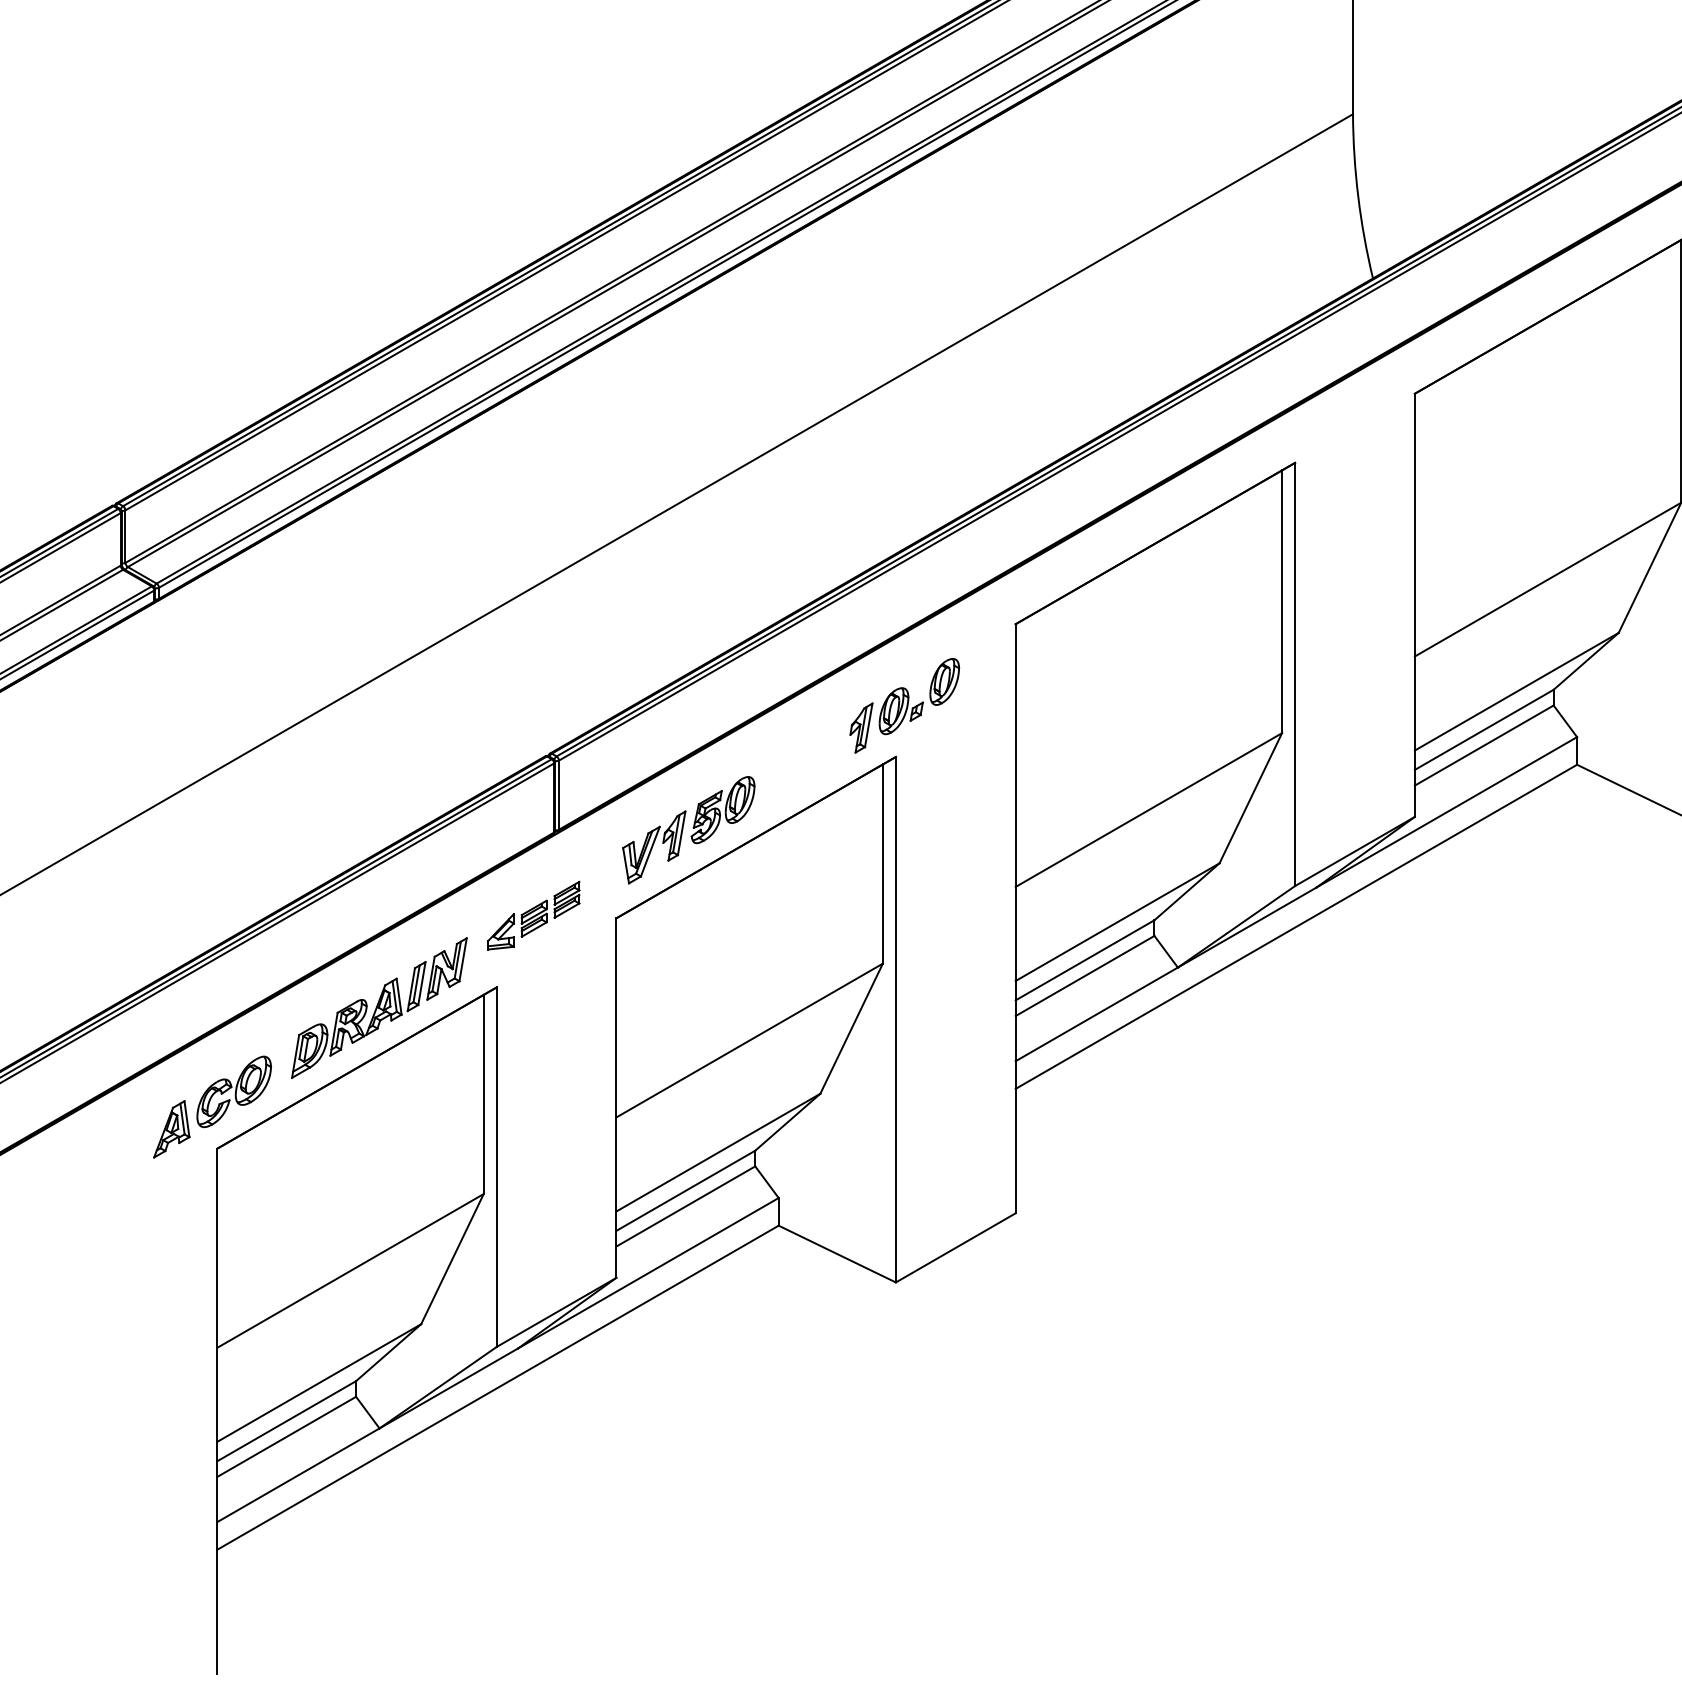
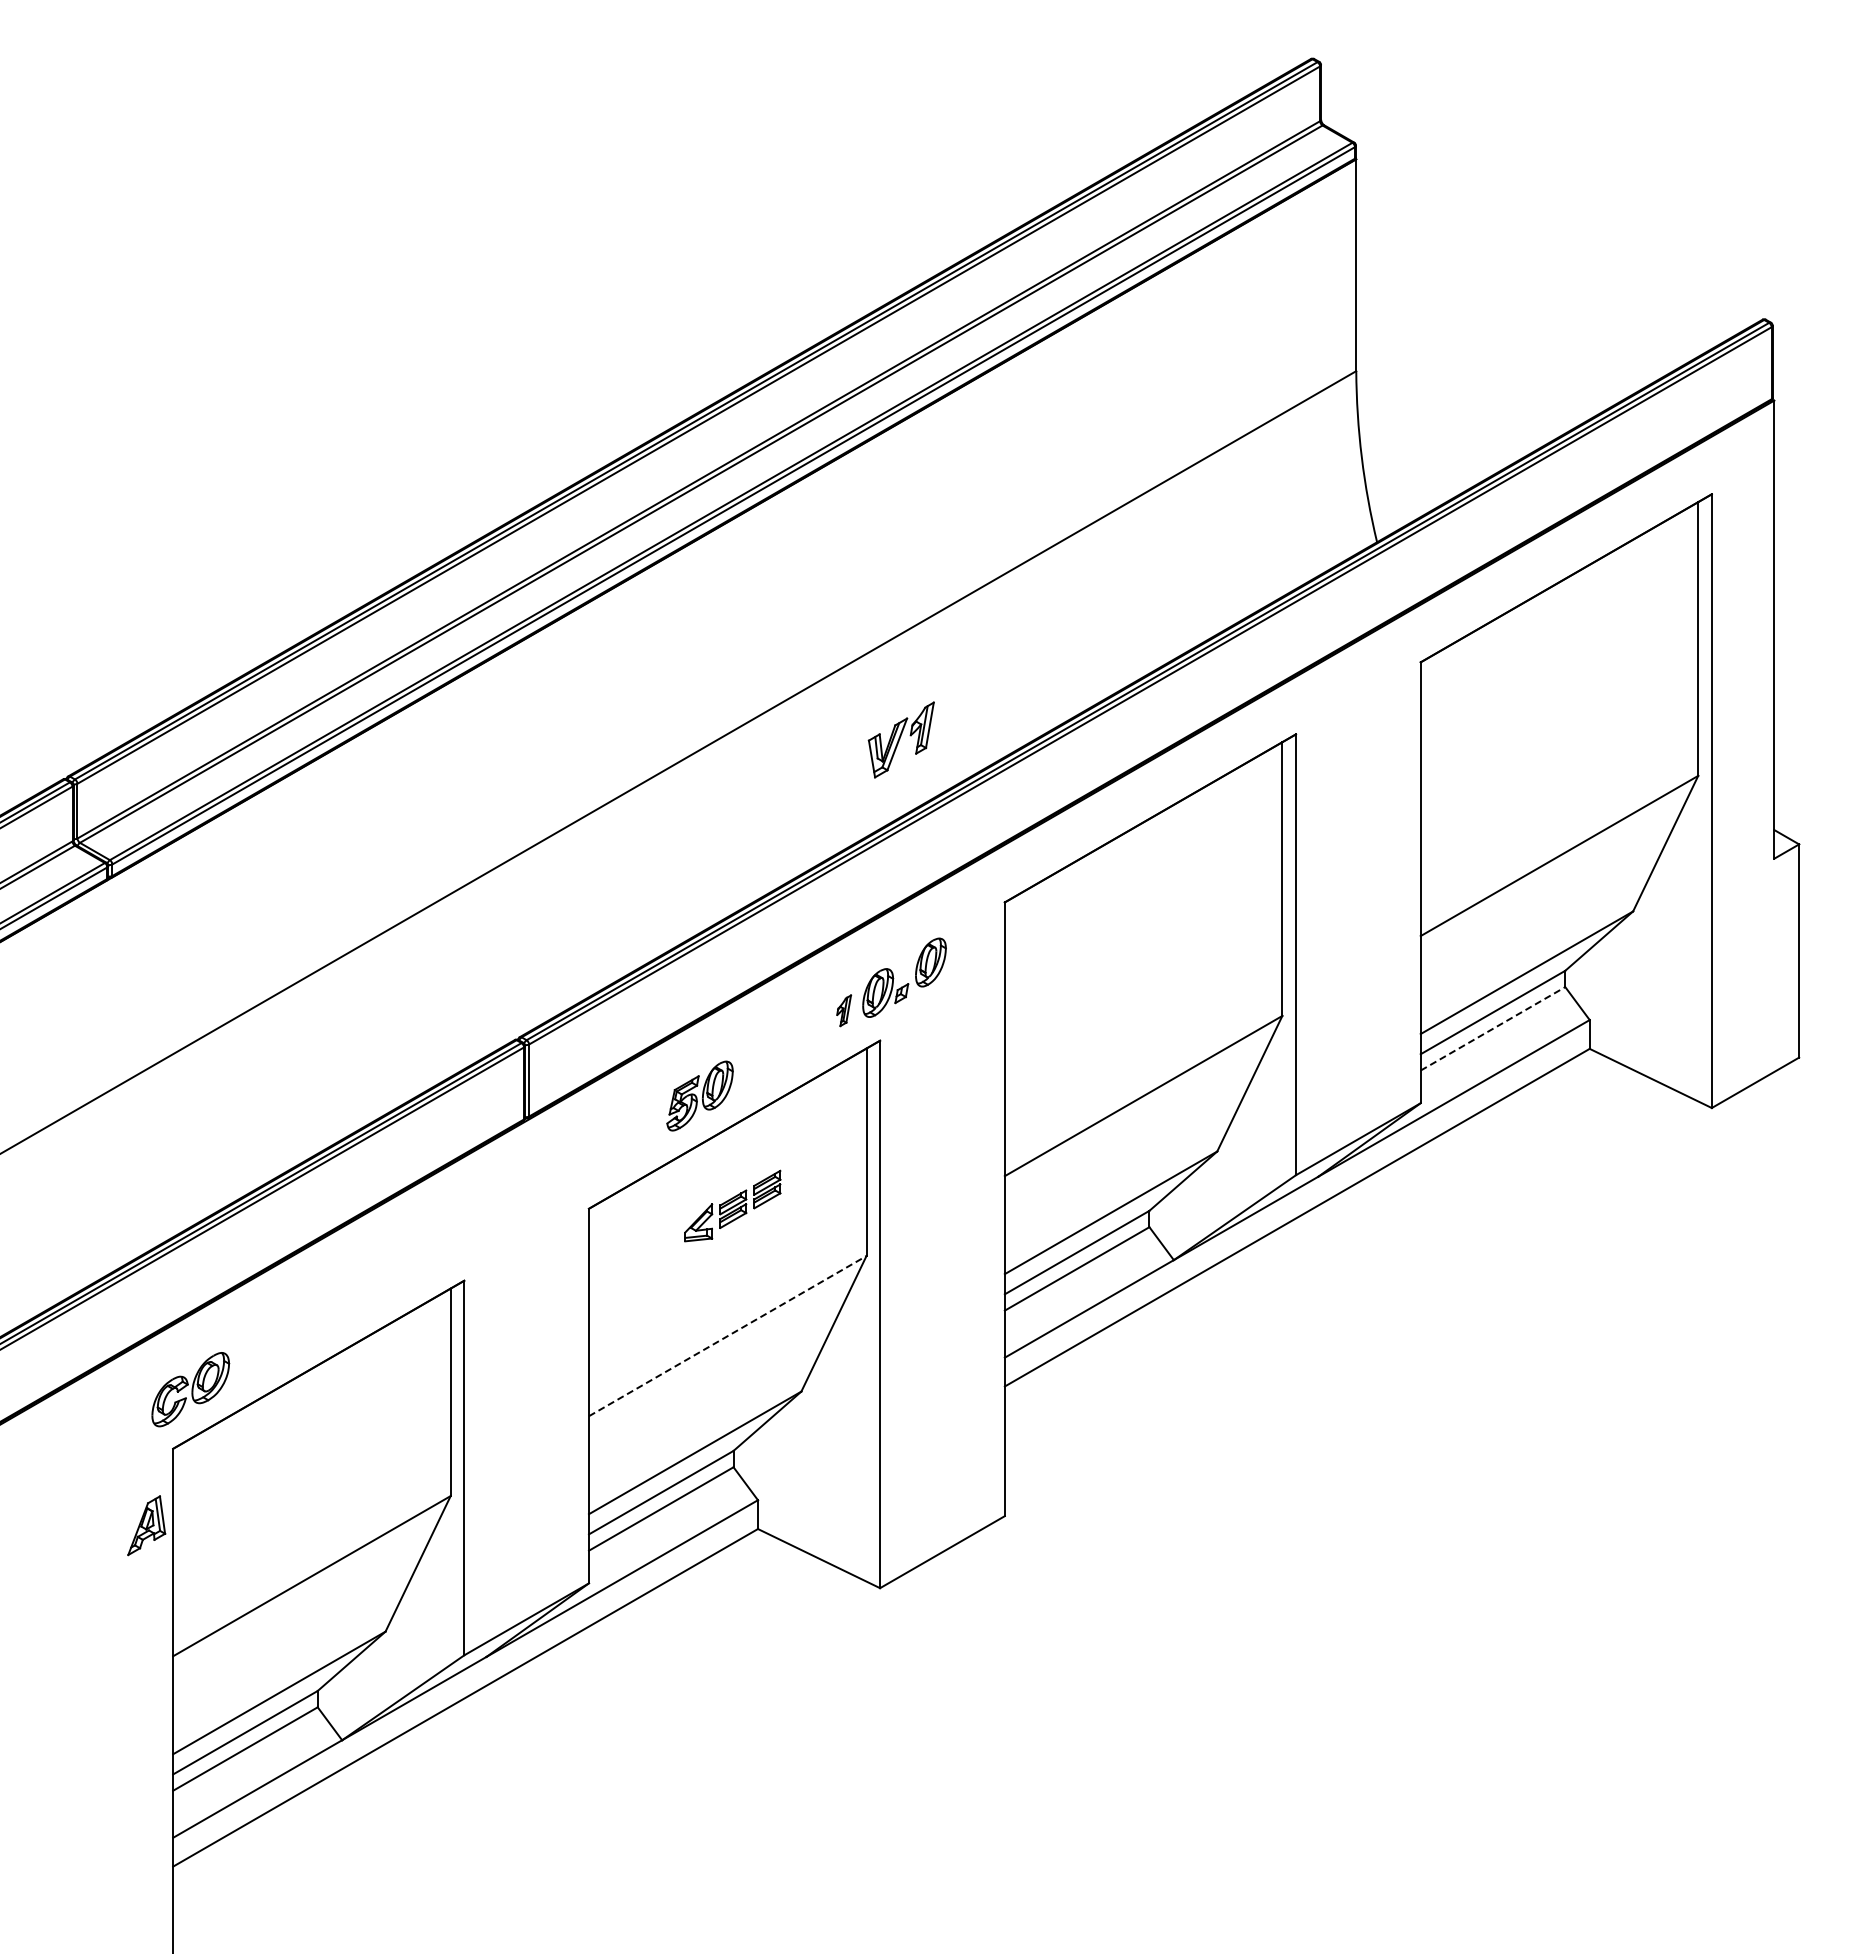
part: (860, 727) -> (843, 1010), size x0.6
line: (1484, 745) -> (1493, 1028), solid -> dashed
part: (653, 846) -> (900, 739), moved
part: (533, 915) -> (732, 1205), moved
part: (378, 1007) -> (341, 1301), removed
line: (750, 1039) -> (728, 1335), solid -> dashed
part: (171, 1129) -> (146, 1525), moved

